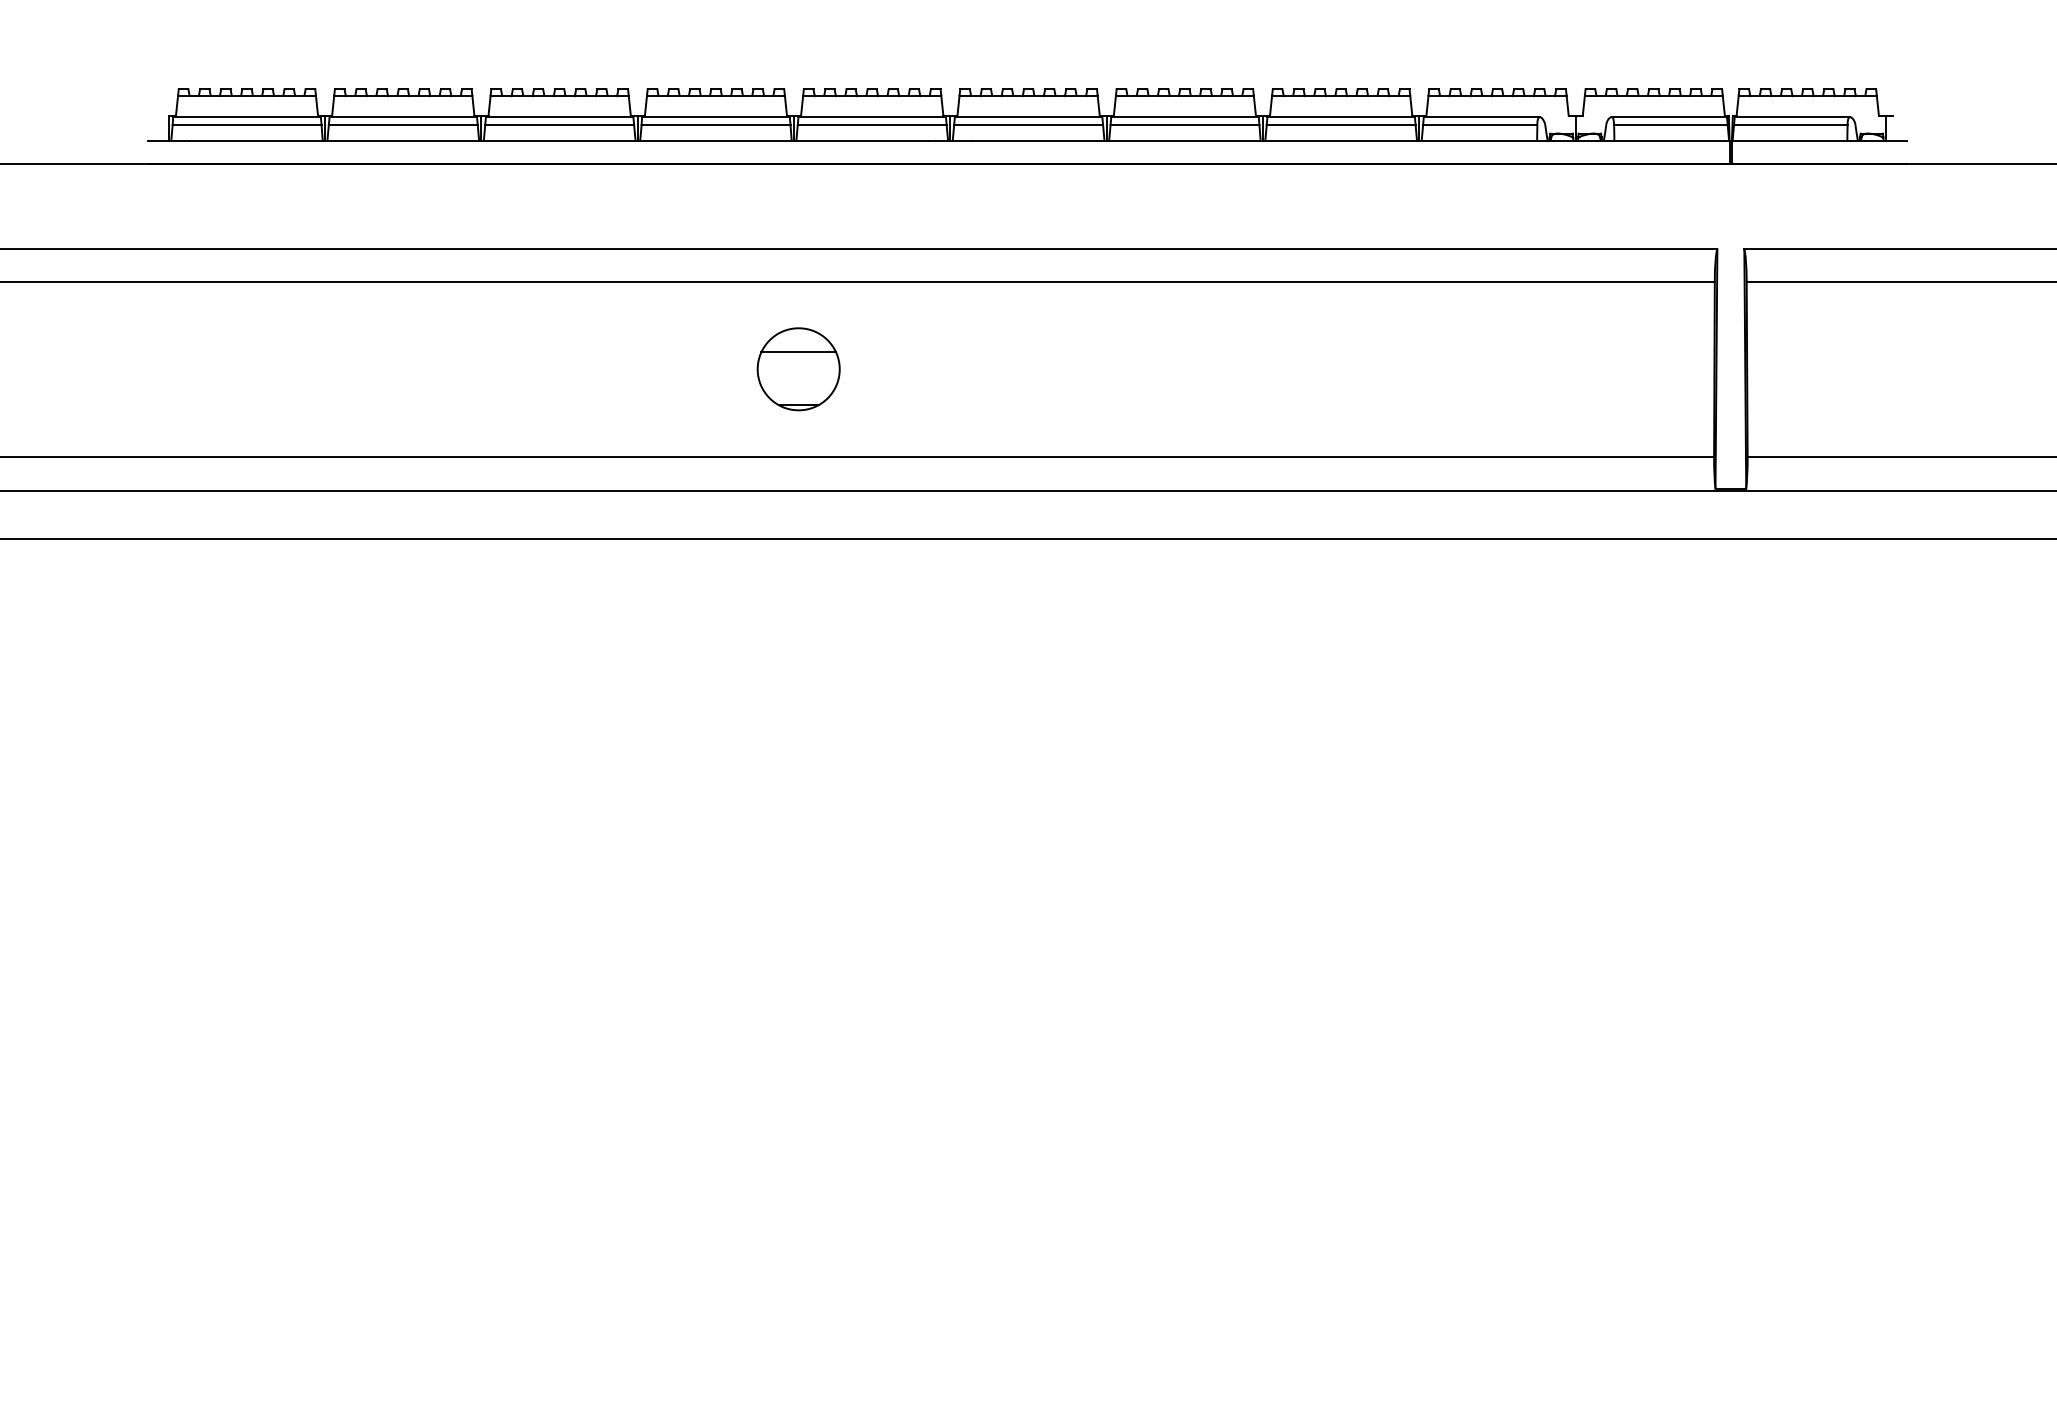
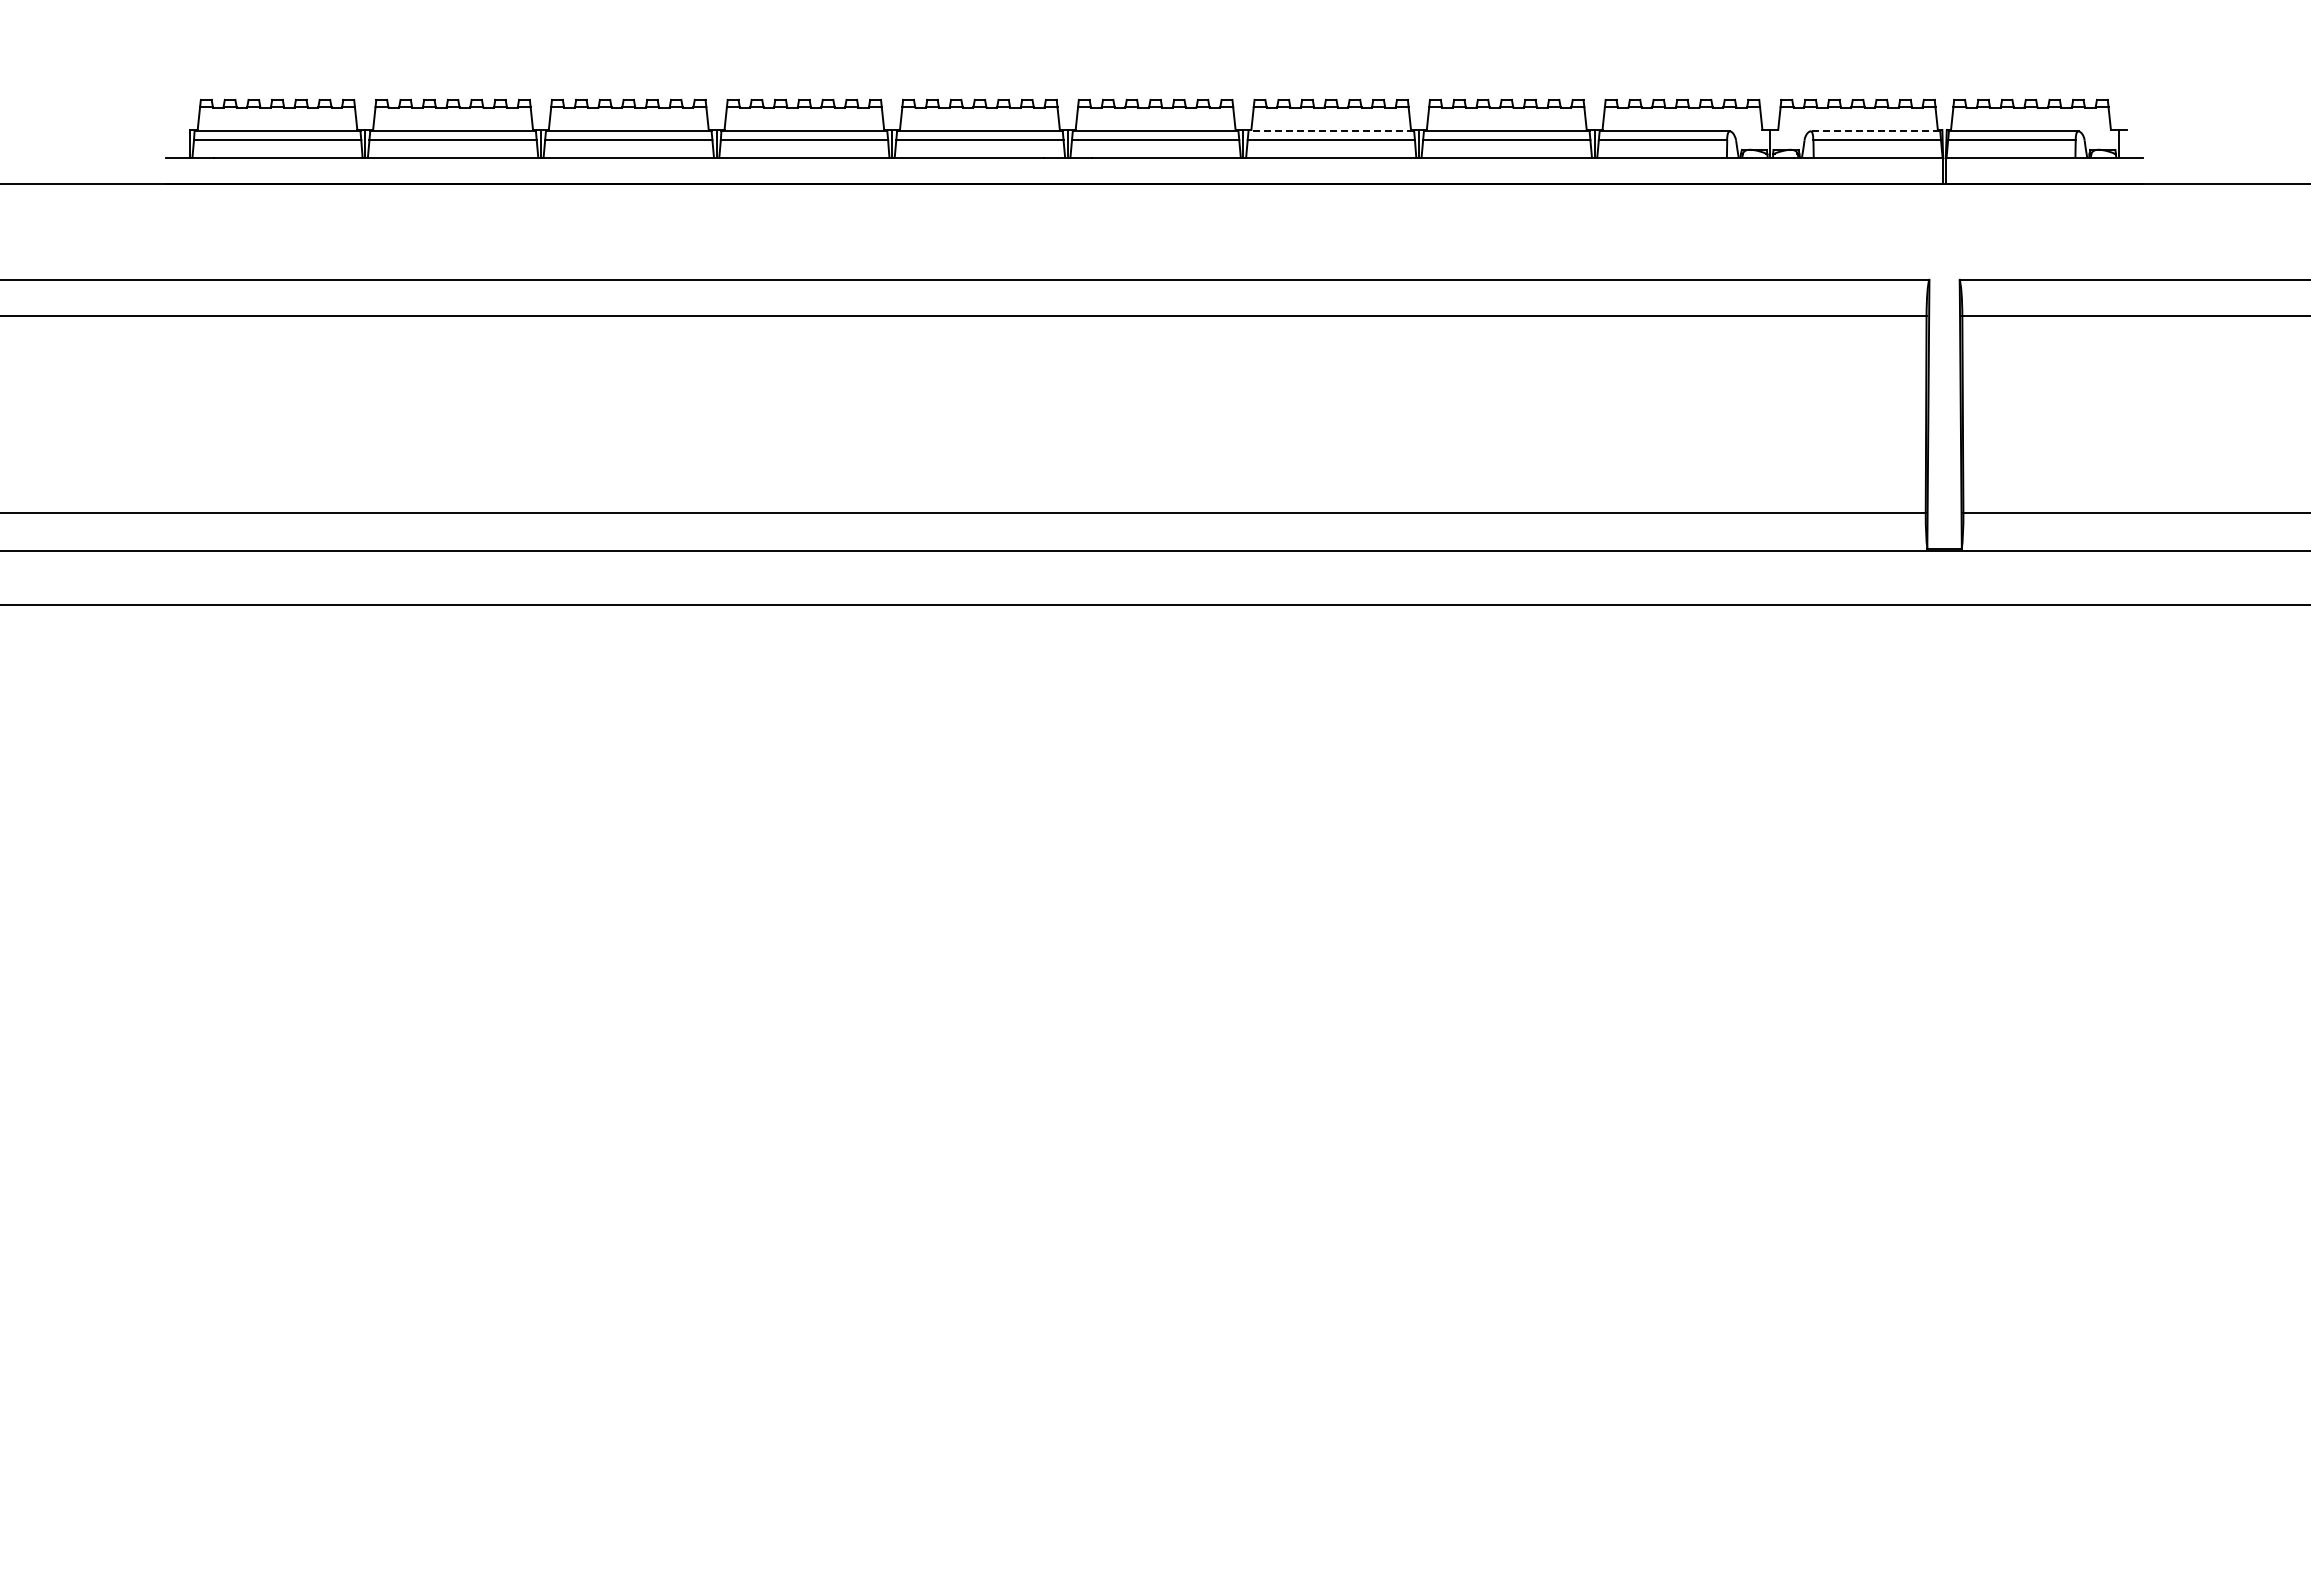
line: (1185, 117) -> (1331, 131), solid -> dashed
line: (1669, 117) -> (1875, 131), solid -> dashed
part: (798, 369) -> (897, 414), removed

